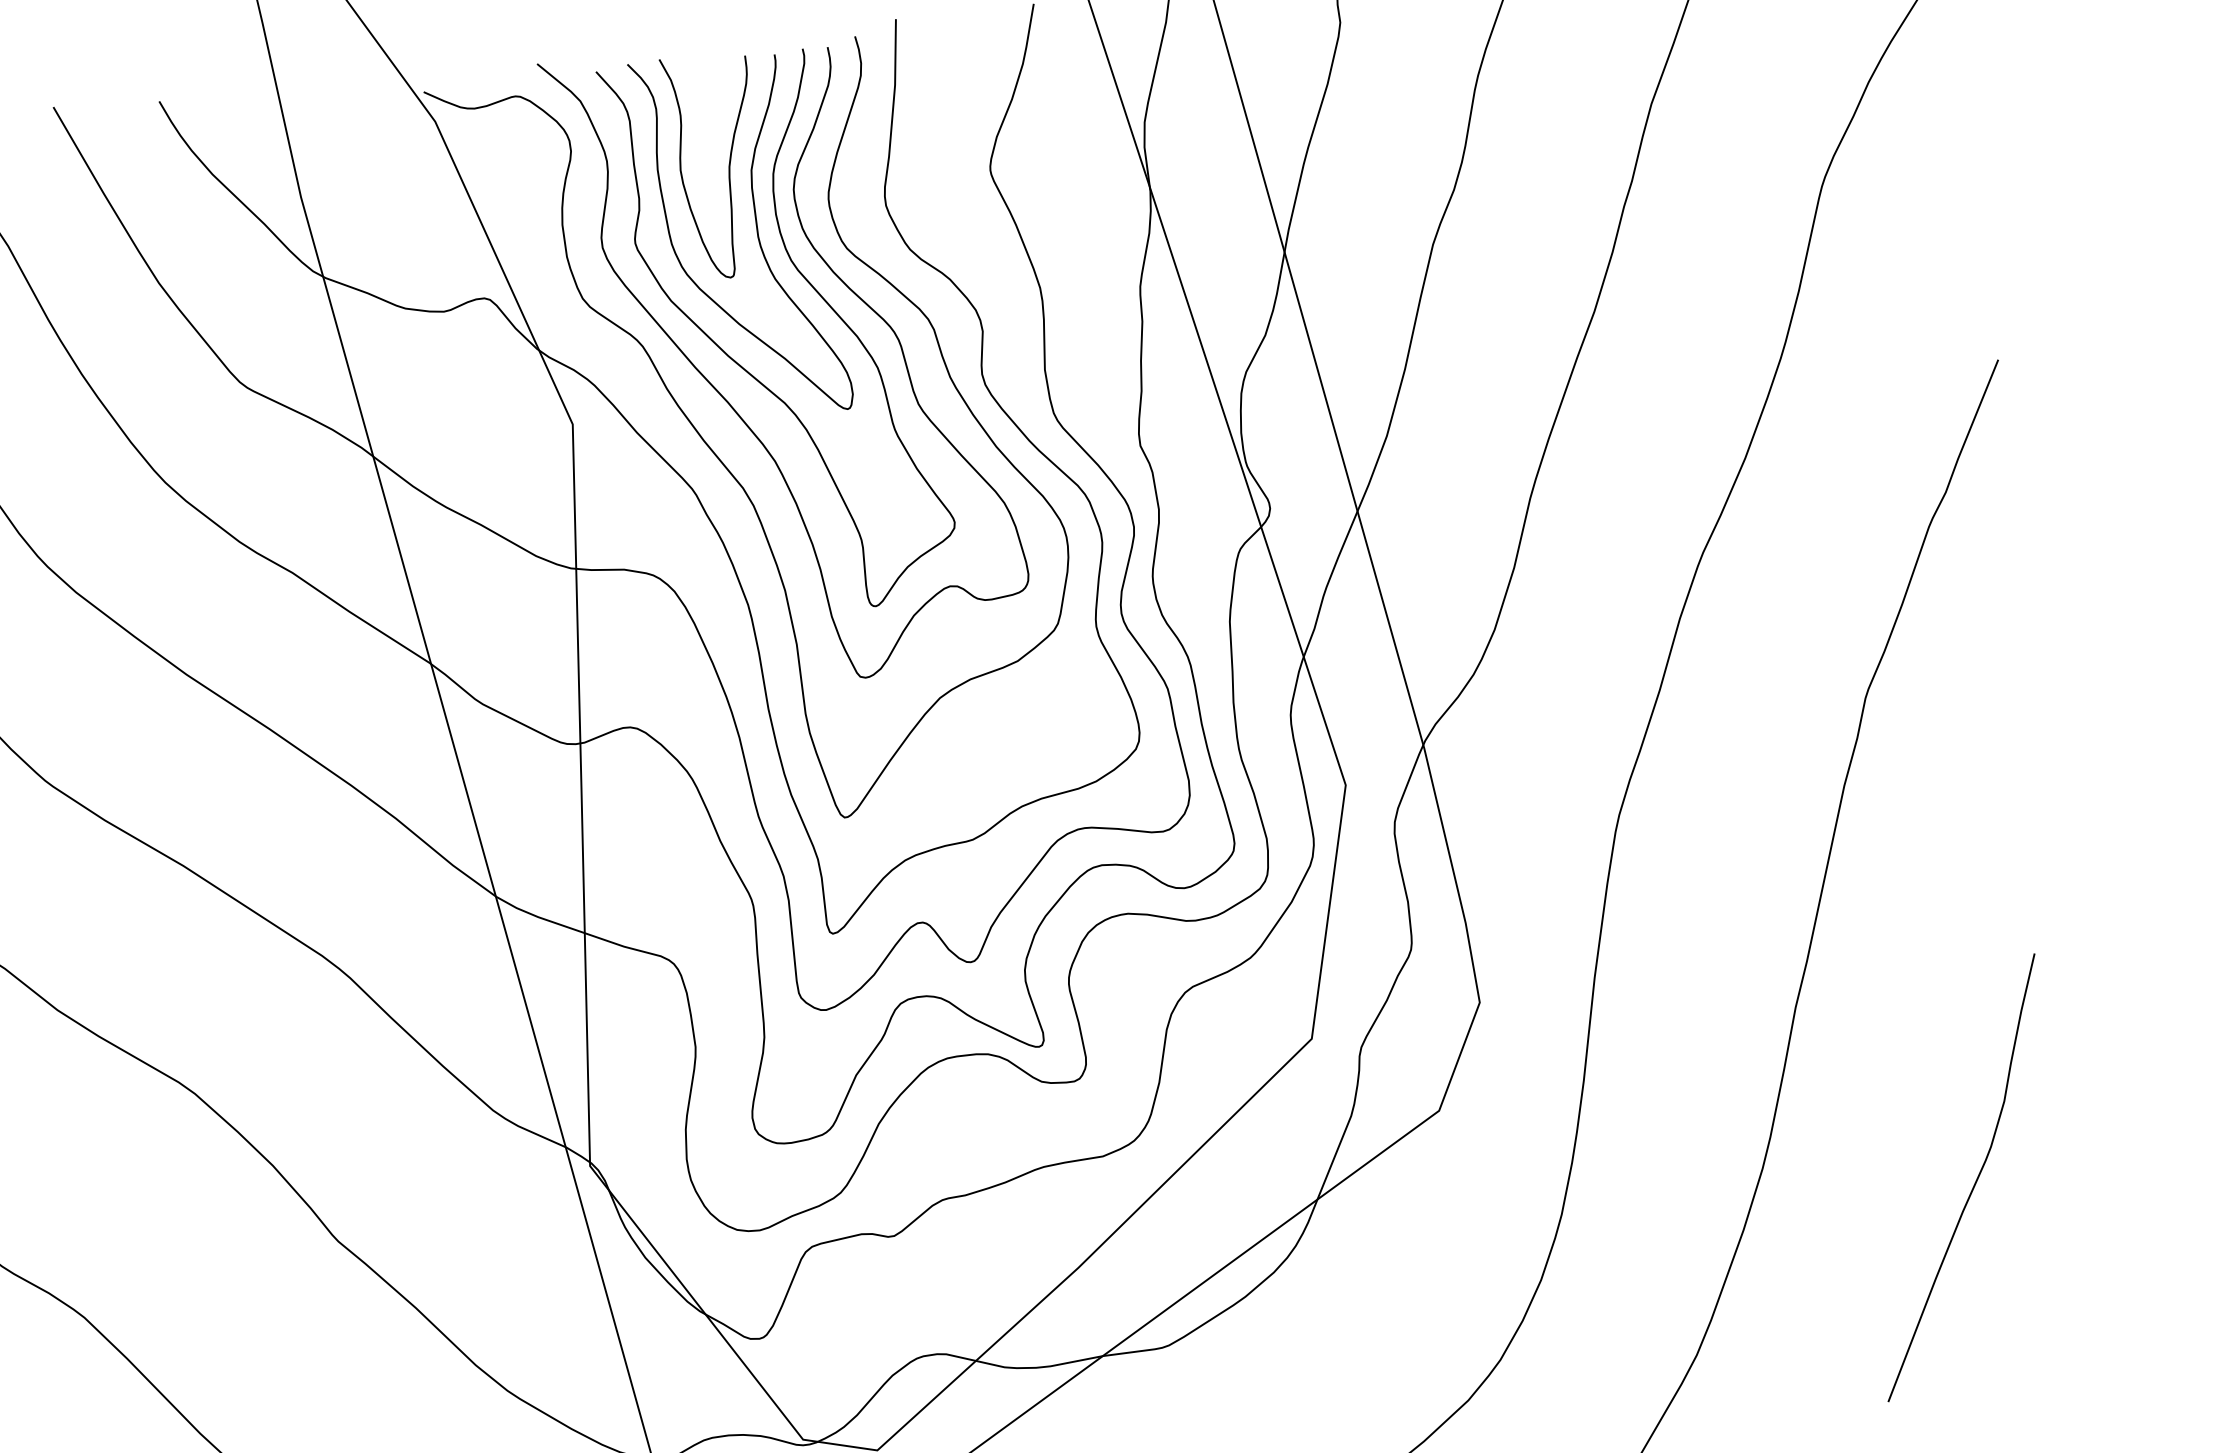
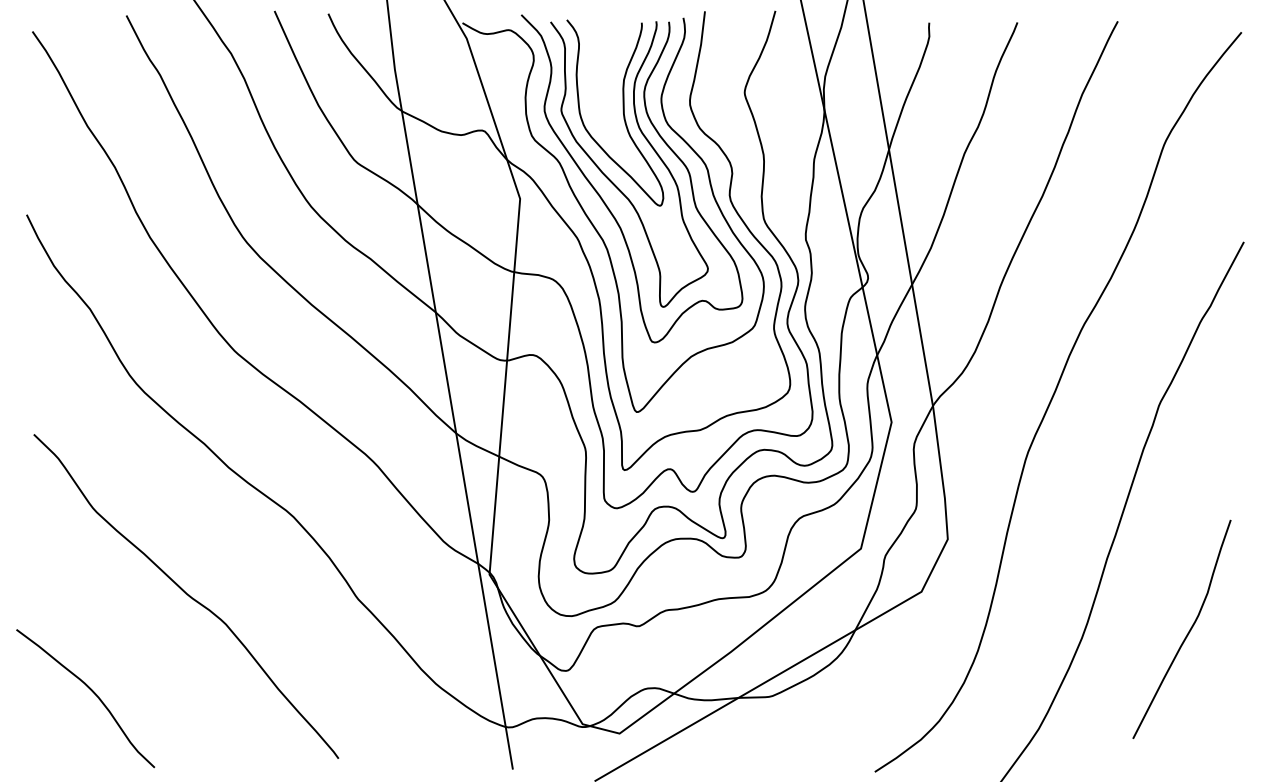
curve: (726, 171) -> (611, 79), removed
curve: (1974, 1180) -> (1188, 631), moved

